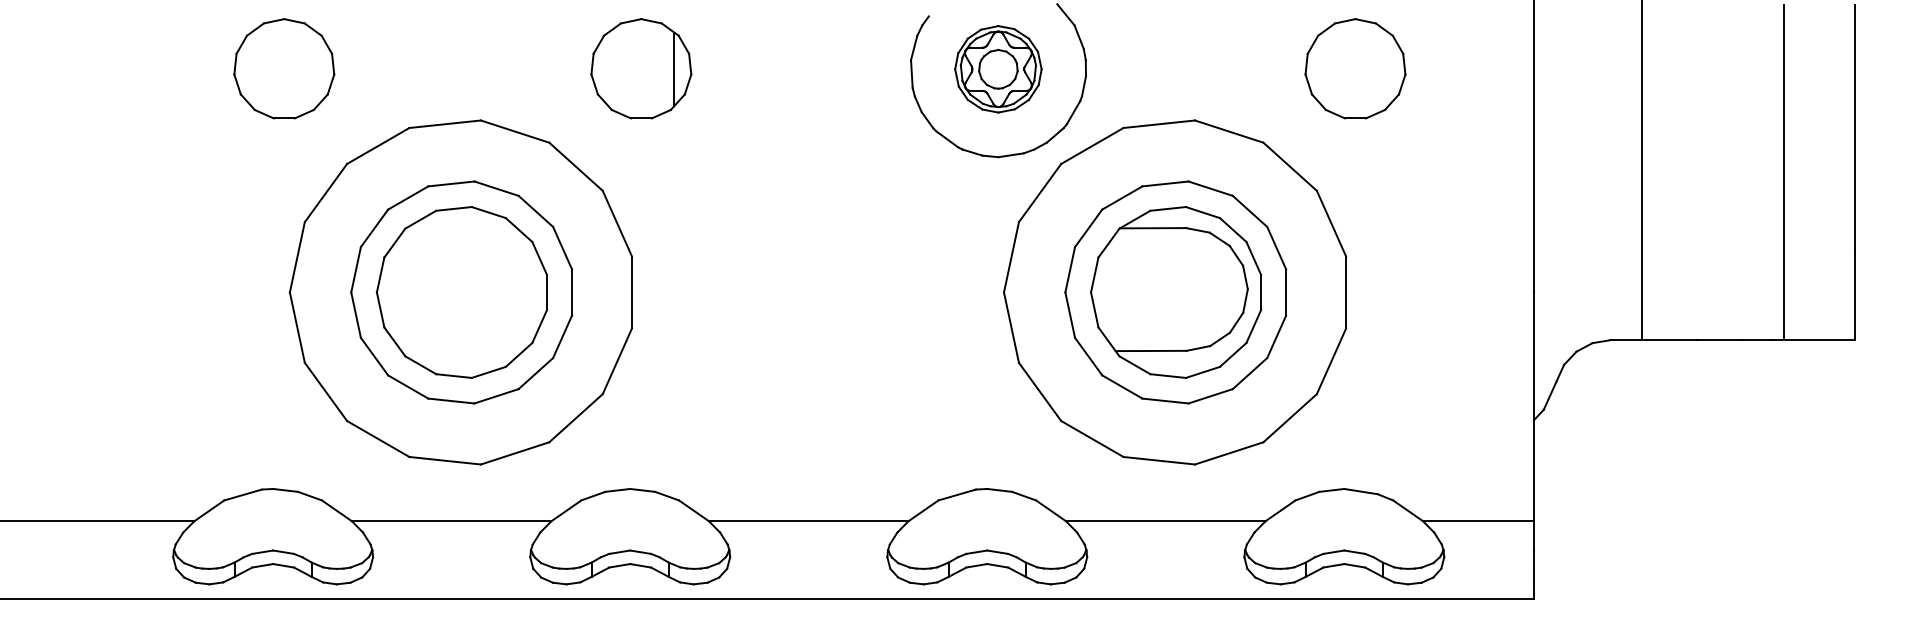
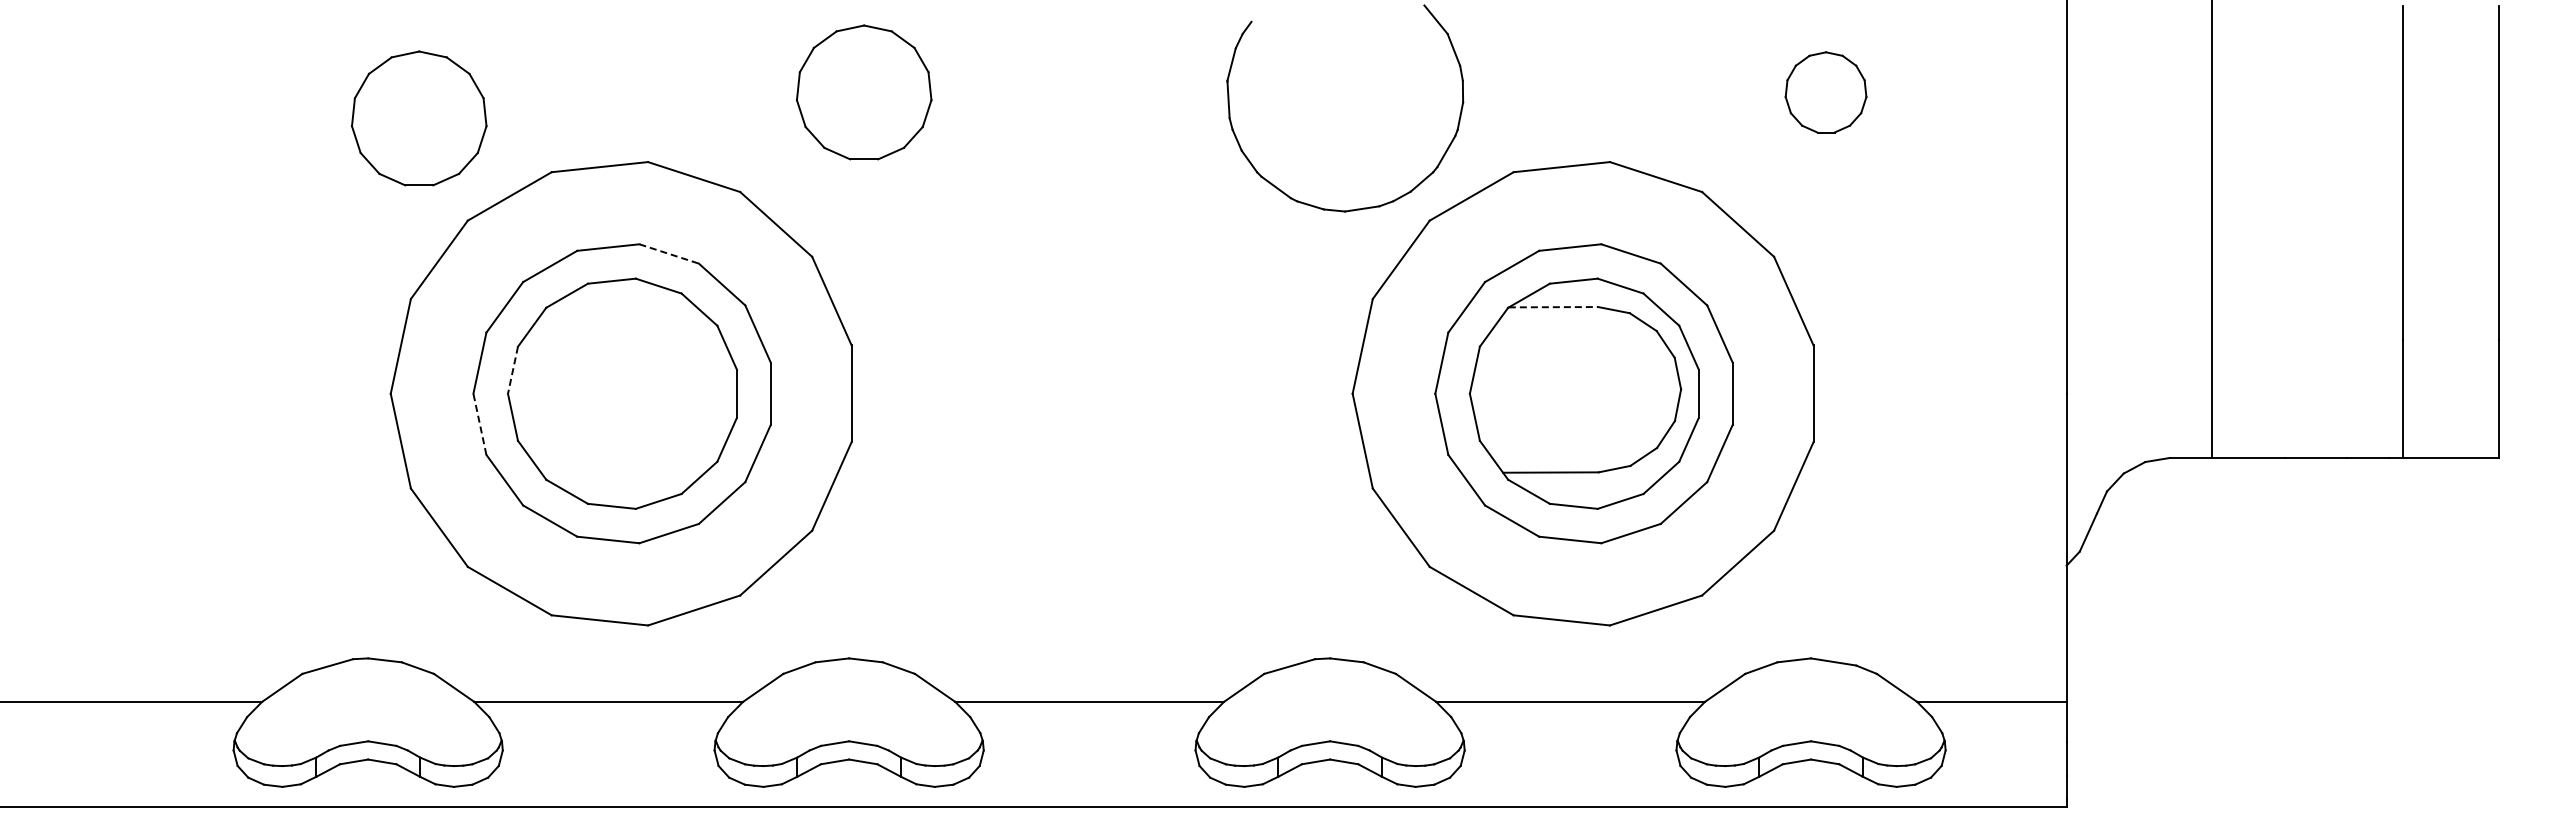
part: (284, 68) -> (419, 118), moved
line: (674, 68) -> (908, 92), removed
part: (997, 68) -> (1344, 92), removed
part: (1355, 68) -> (1825, 92), size x0.6
line: (496, 189) -> (669, 254), solid -> dashed
line: (1153, 228) -> (1553, 307), solid -> dashed
line: (380, 275) -> (512, 370), solid -> dashed
line: (355, 314) -> (479, 423), solid -> dashed

